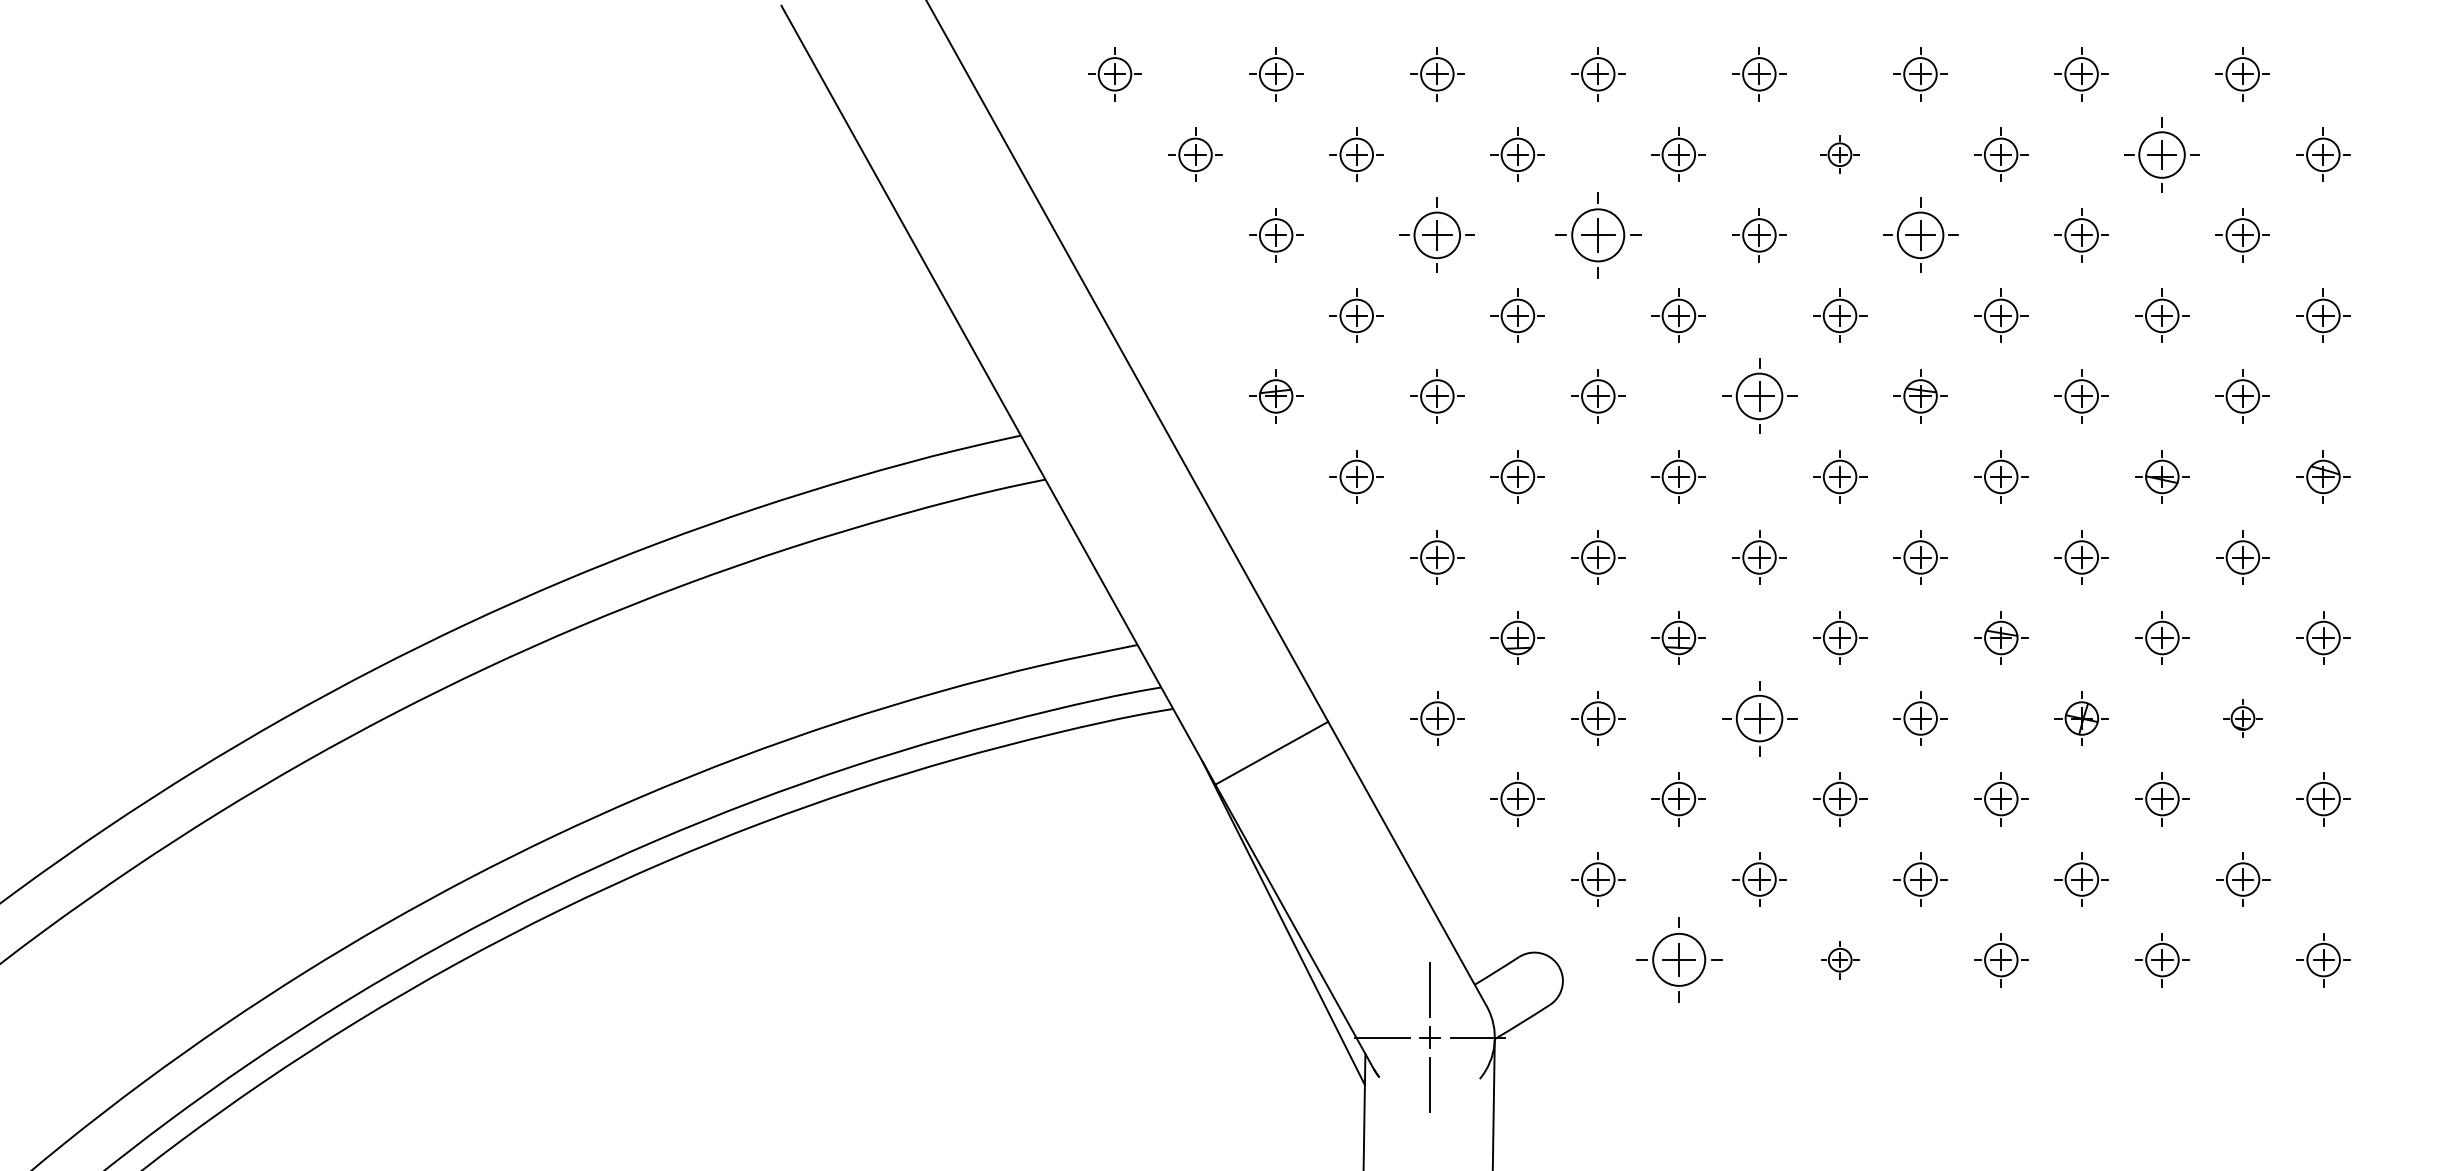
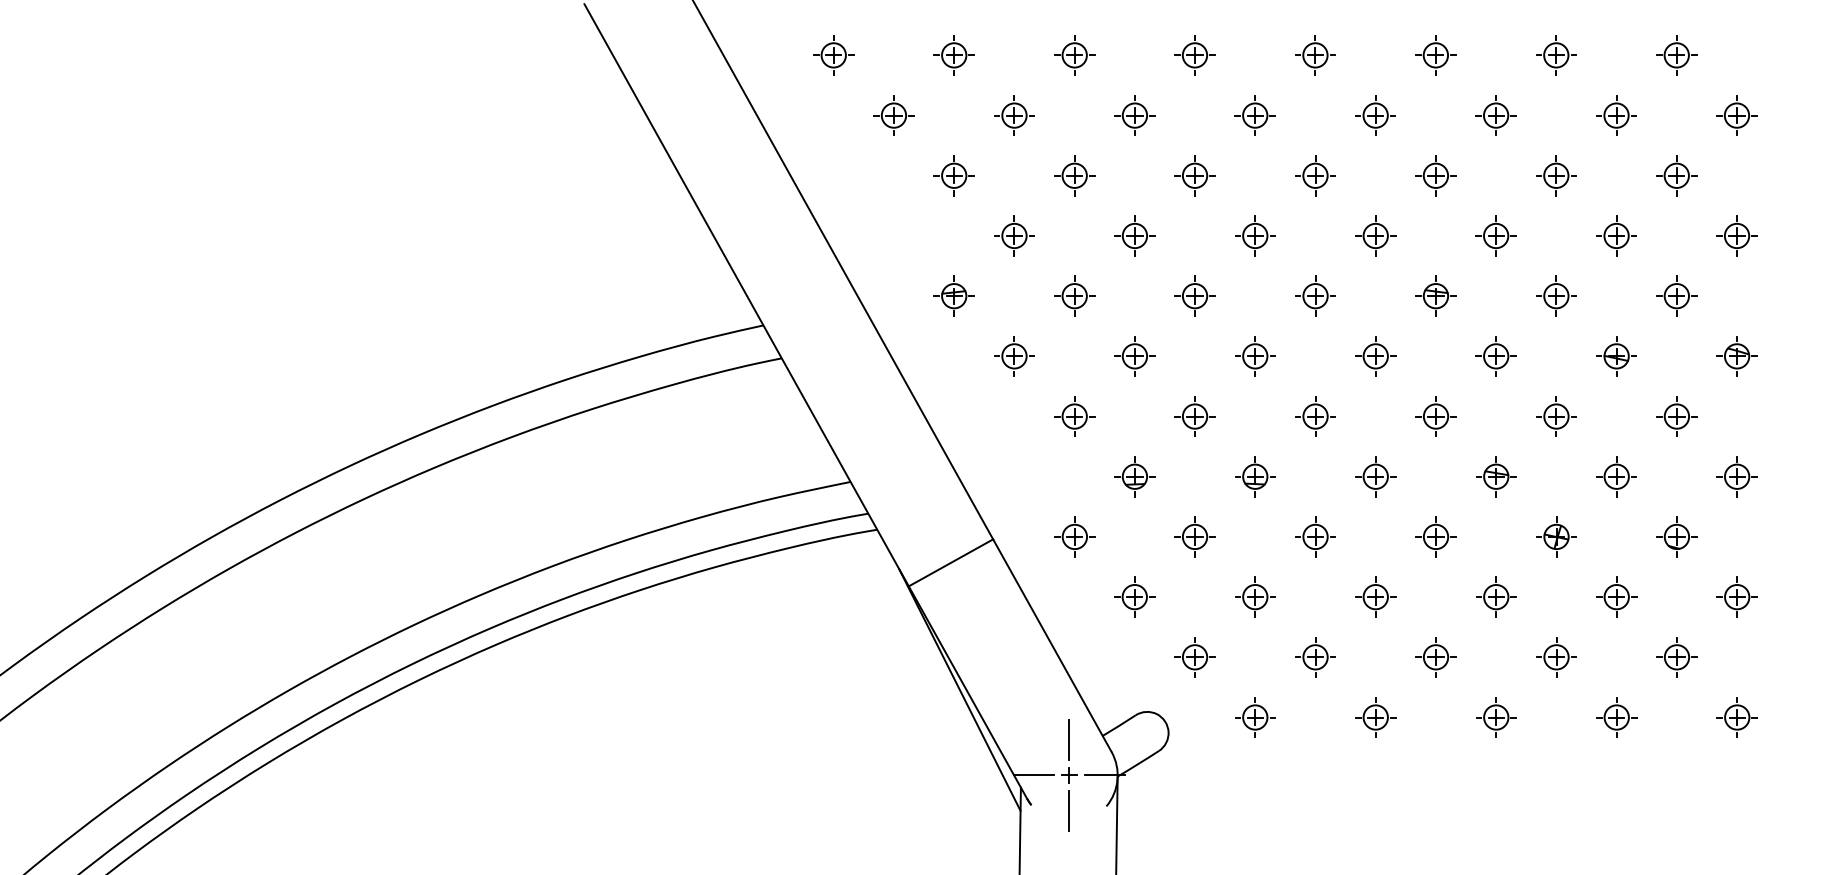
part: (1839, 154) -> (1375, 115), size x1.43
part: (2162, 154) -> (1616, 115), size x0.71
part: (1437, 235) -> (1074, 175), size x0.71
part: (1598, 235) -> (1195, 175), size x0.62
part: (1920, 235) -> (1435, 175), size x0.71
part: (1759, 396) -> (1315, 296), size x0.71
part: (1759, 718) -> (1315, 536), size x0.71
part: (2242, 718) -> (1676, 536), size x1.43
part: (1678, 960) -> (1254, 717), size x0.62
part: (1840, 960) -> (1376, 717), size x1.43

